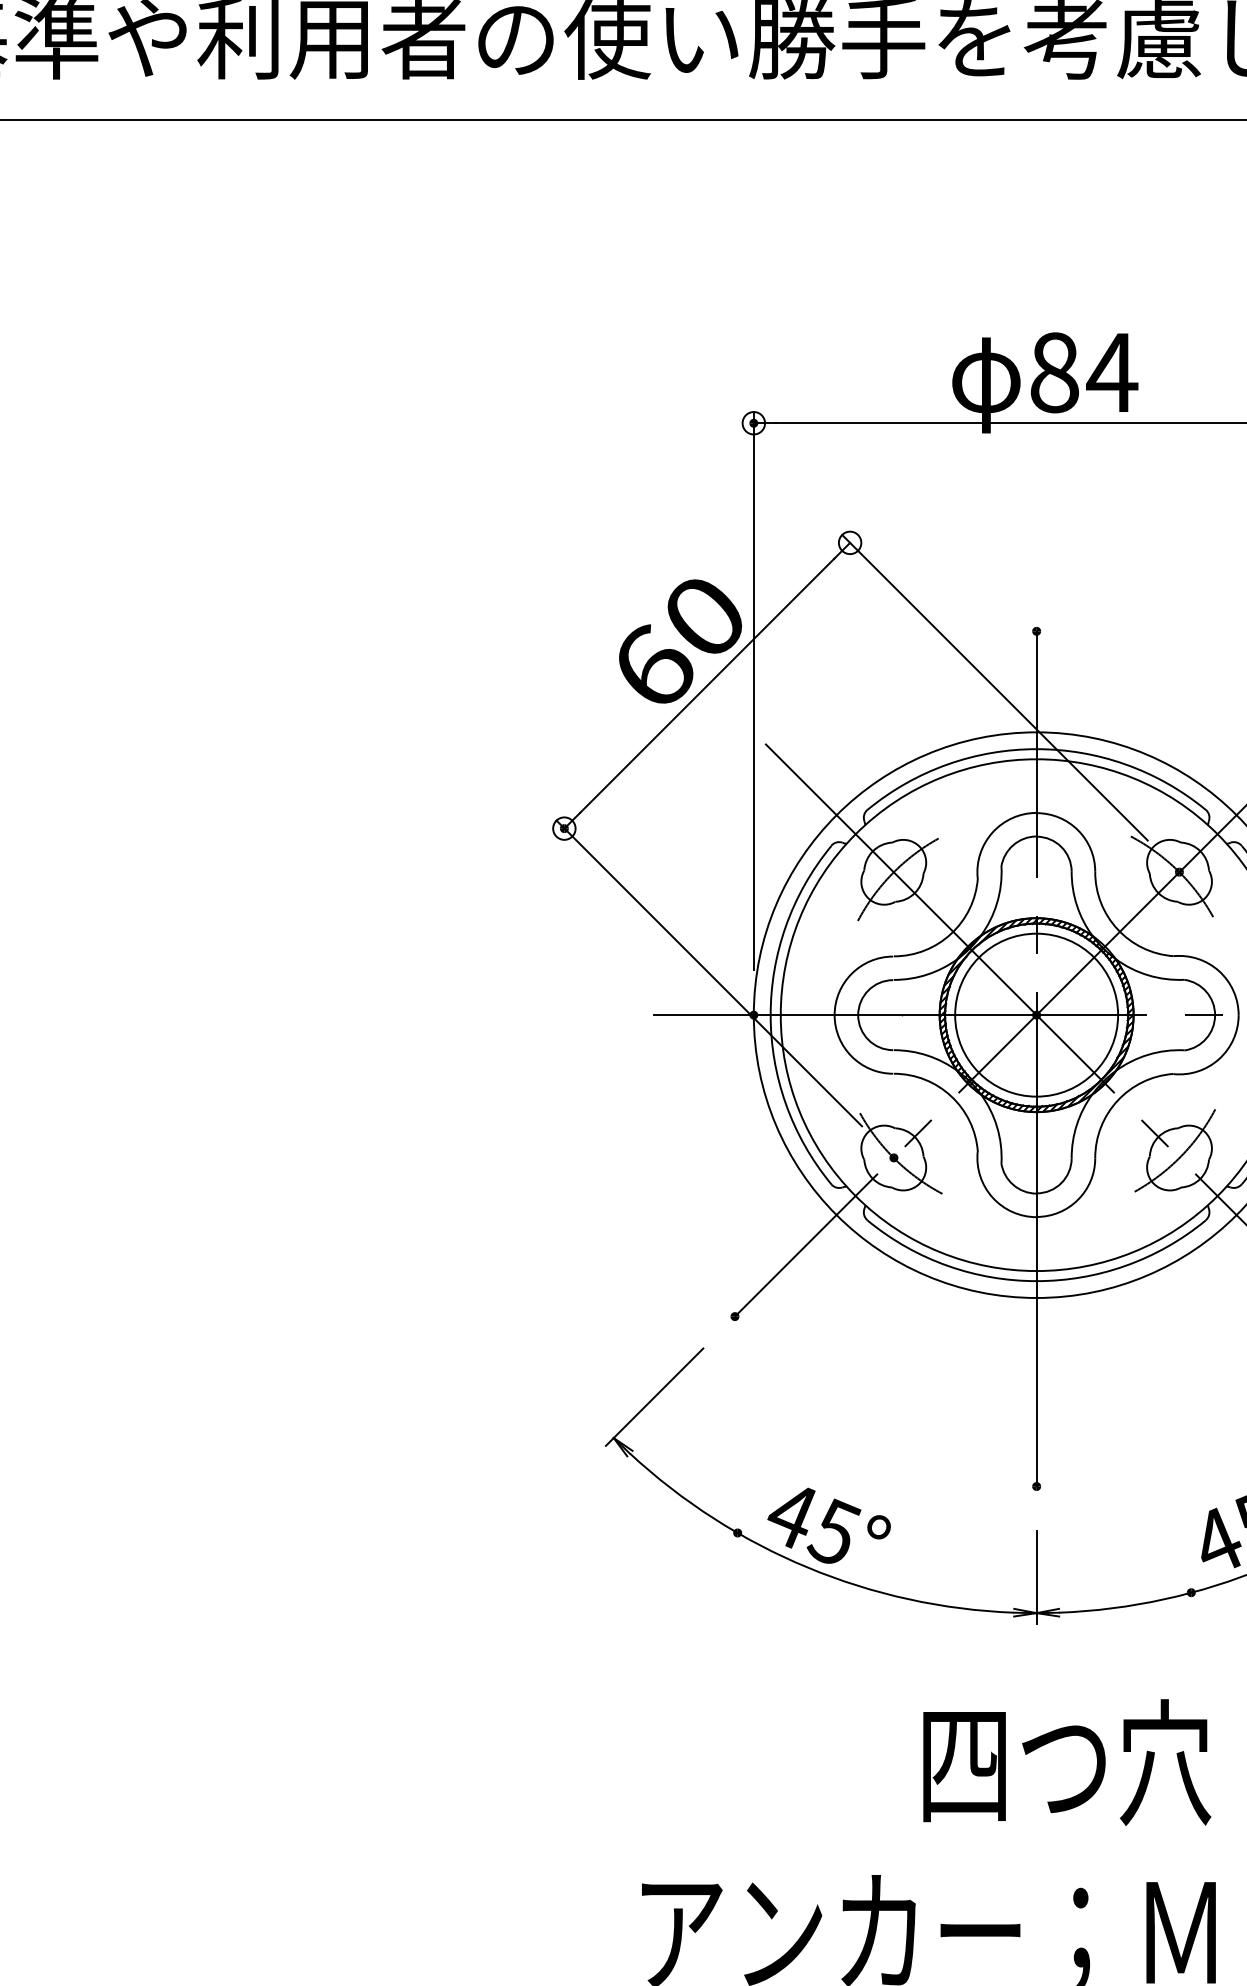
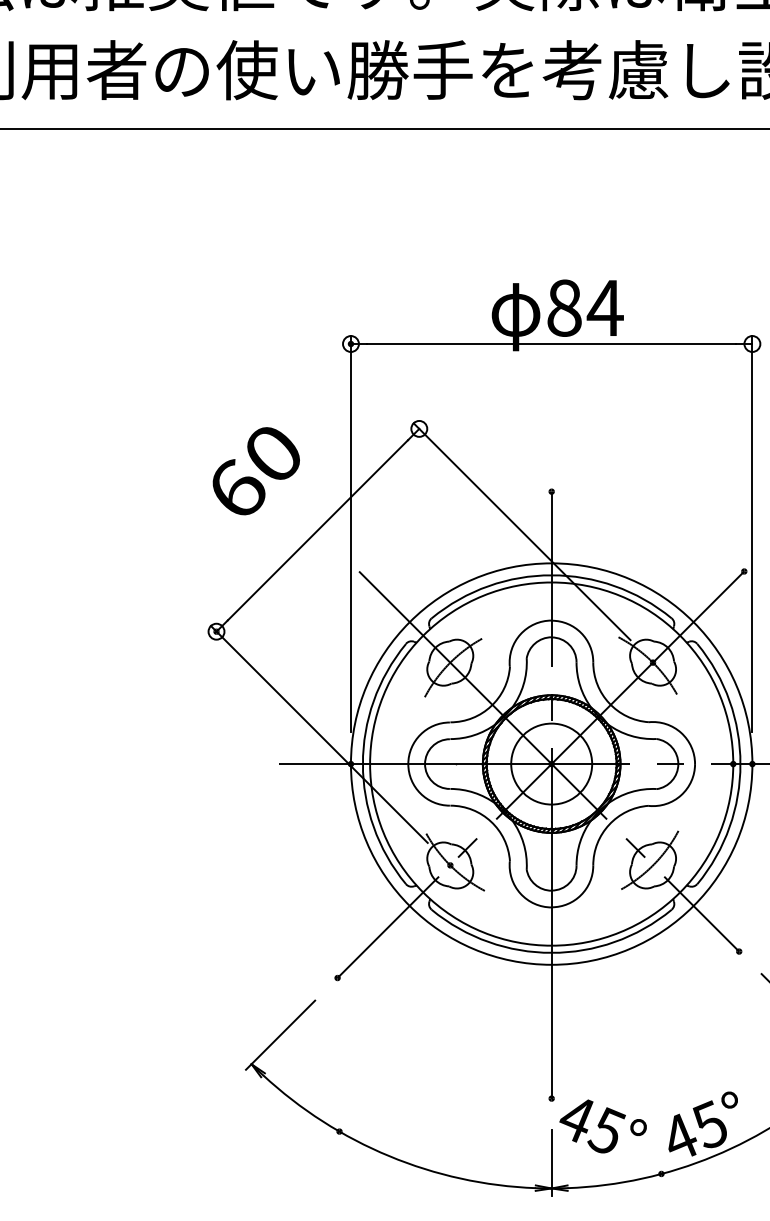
text: (680, 641) -> (256, 471), moved
circle: (1036, 1014) -> (551, 763), size x0.7
text: (828, 1525) -> (602, 1126), moved

